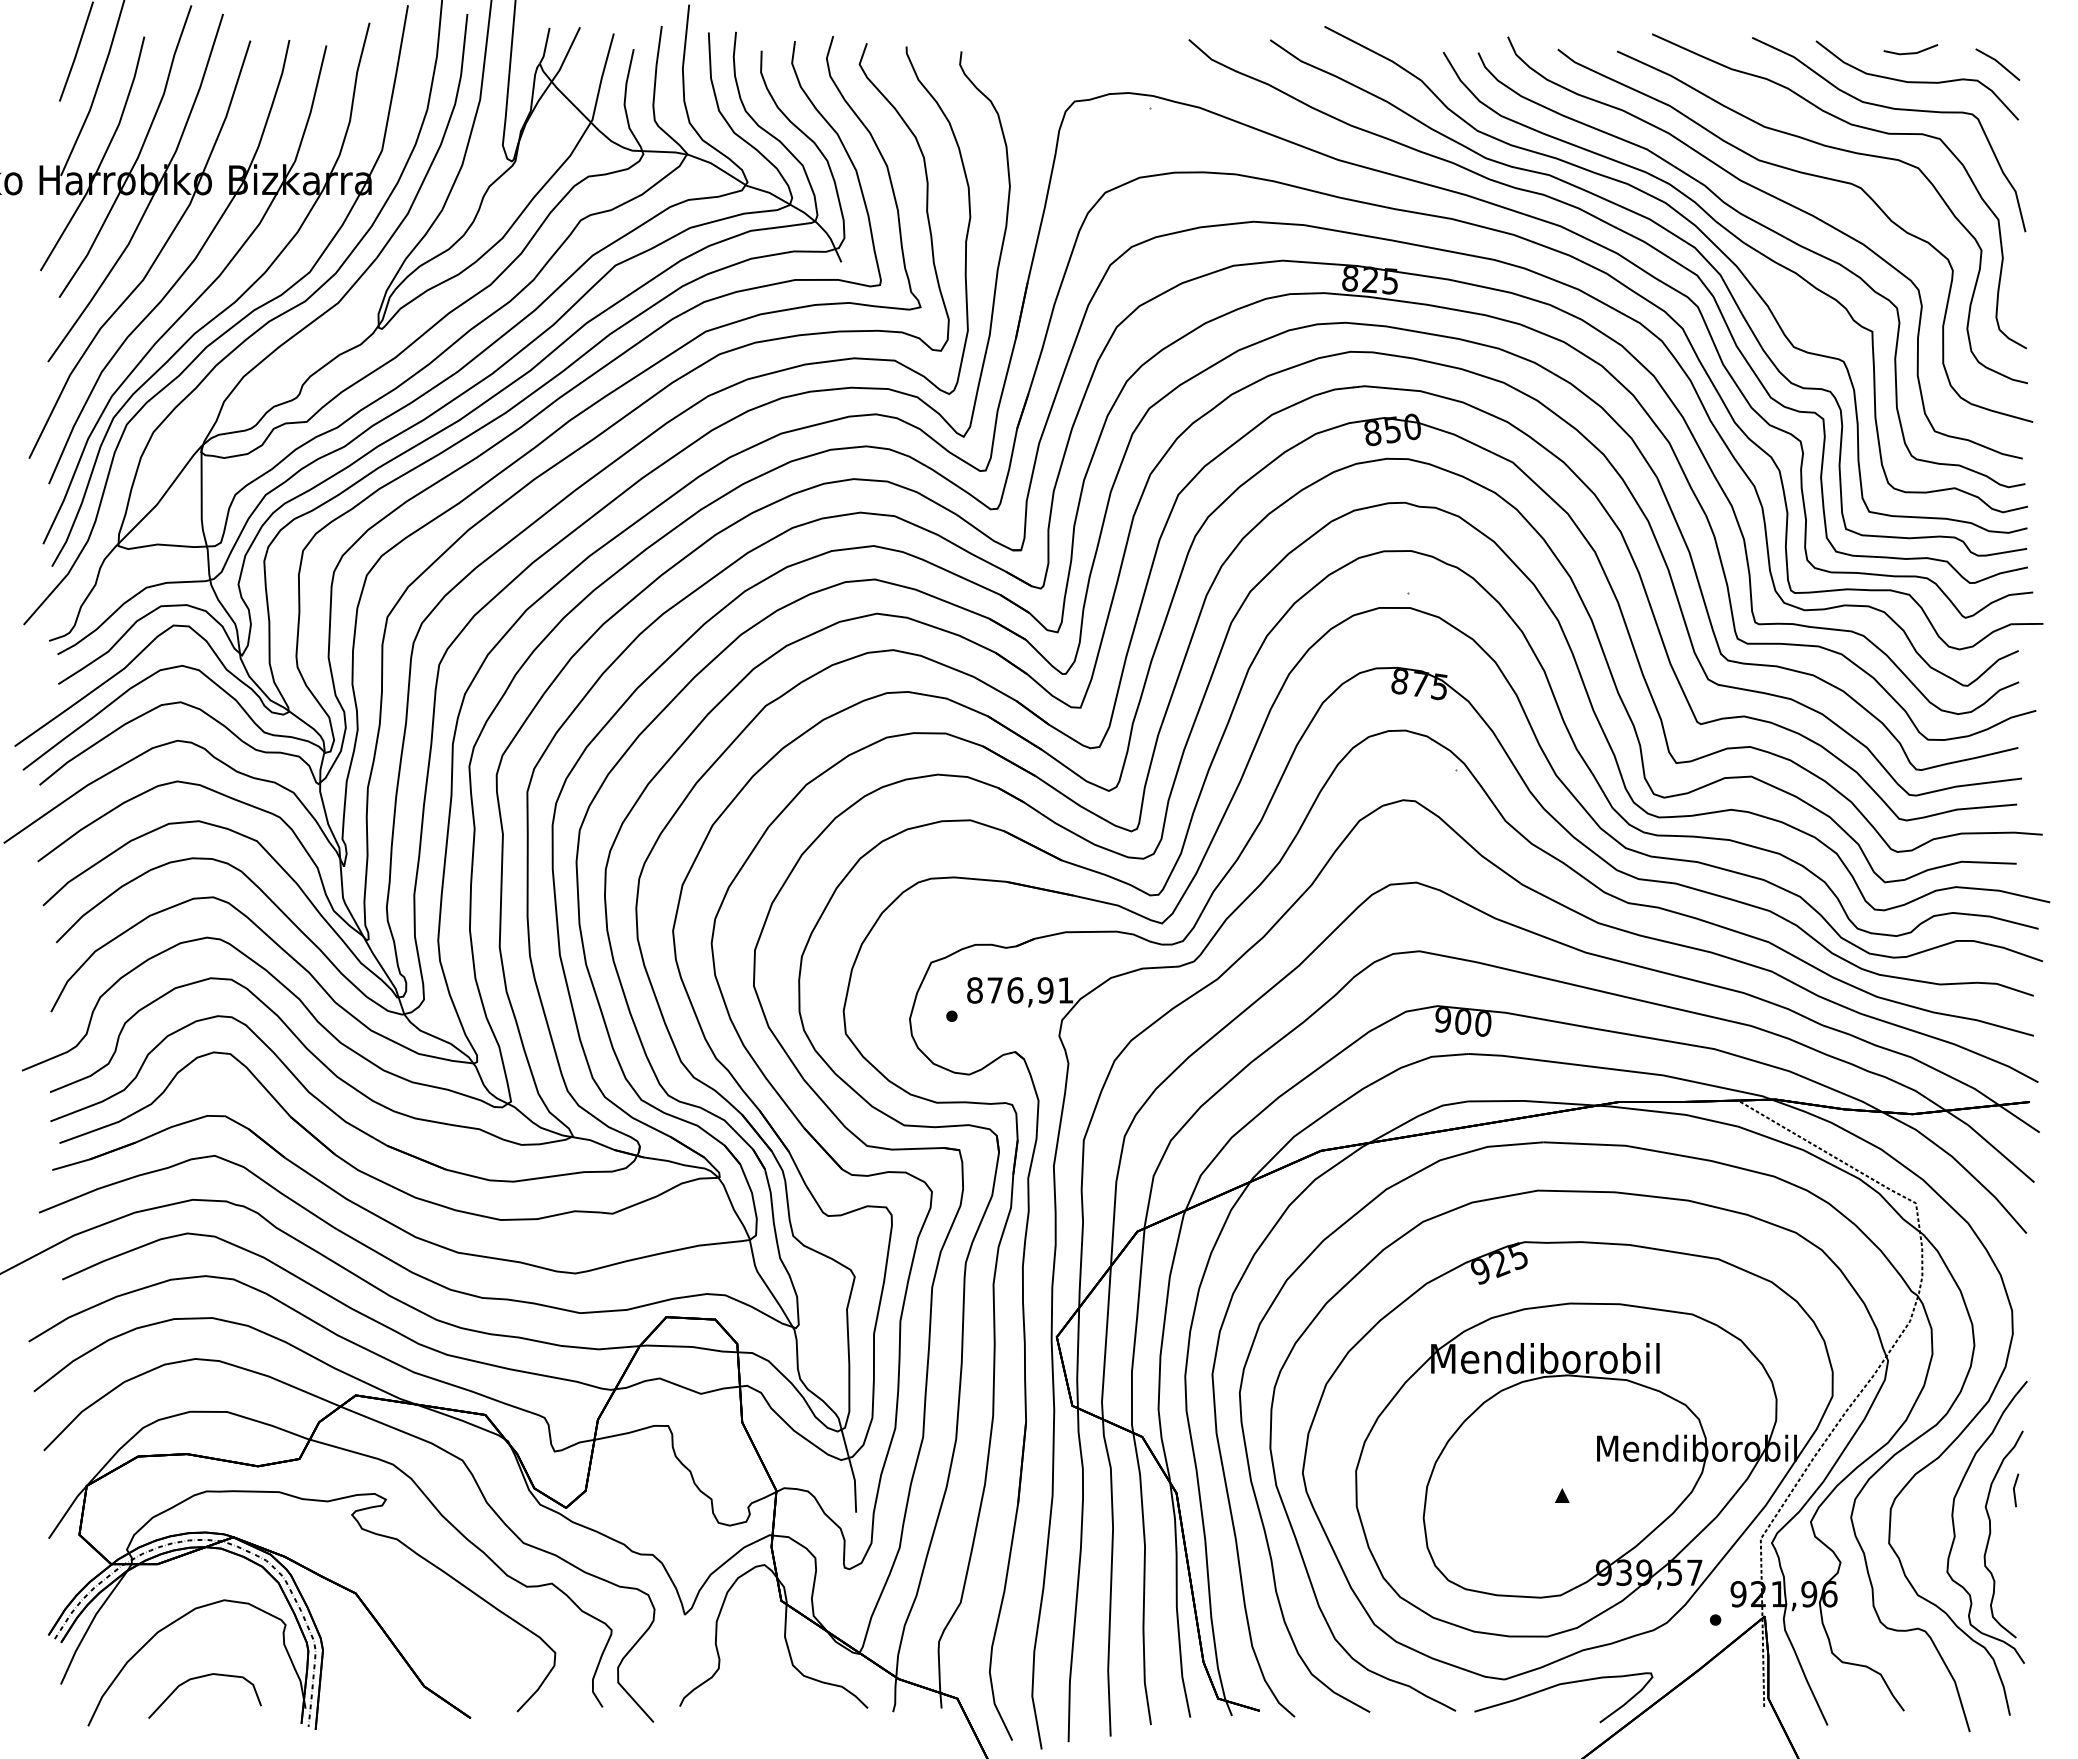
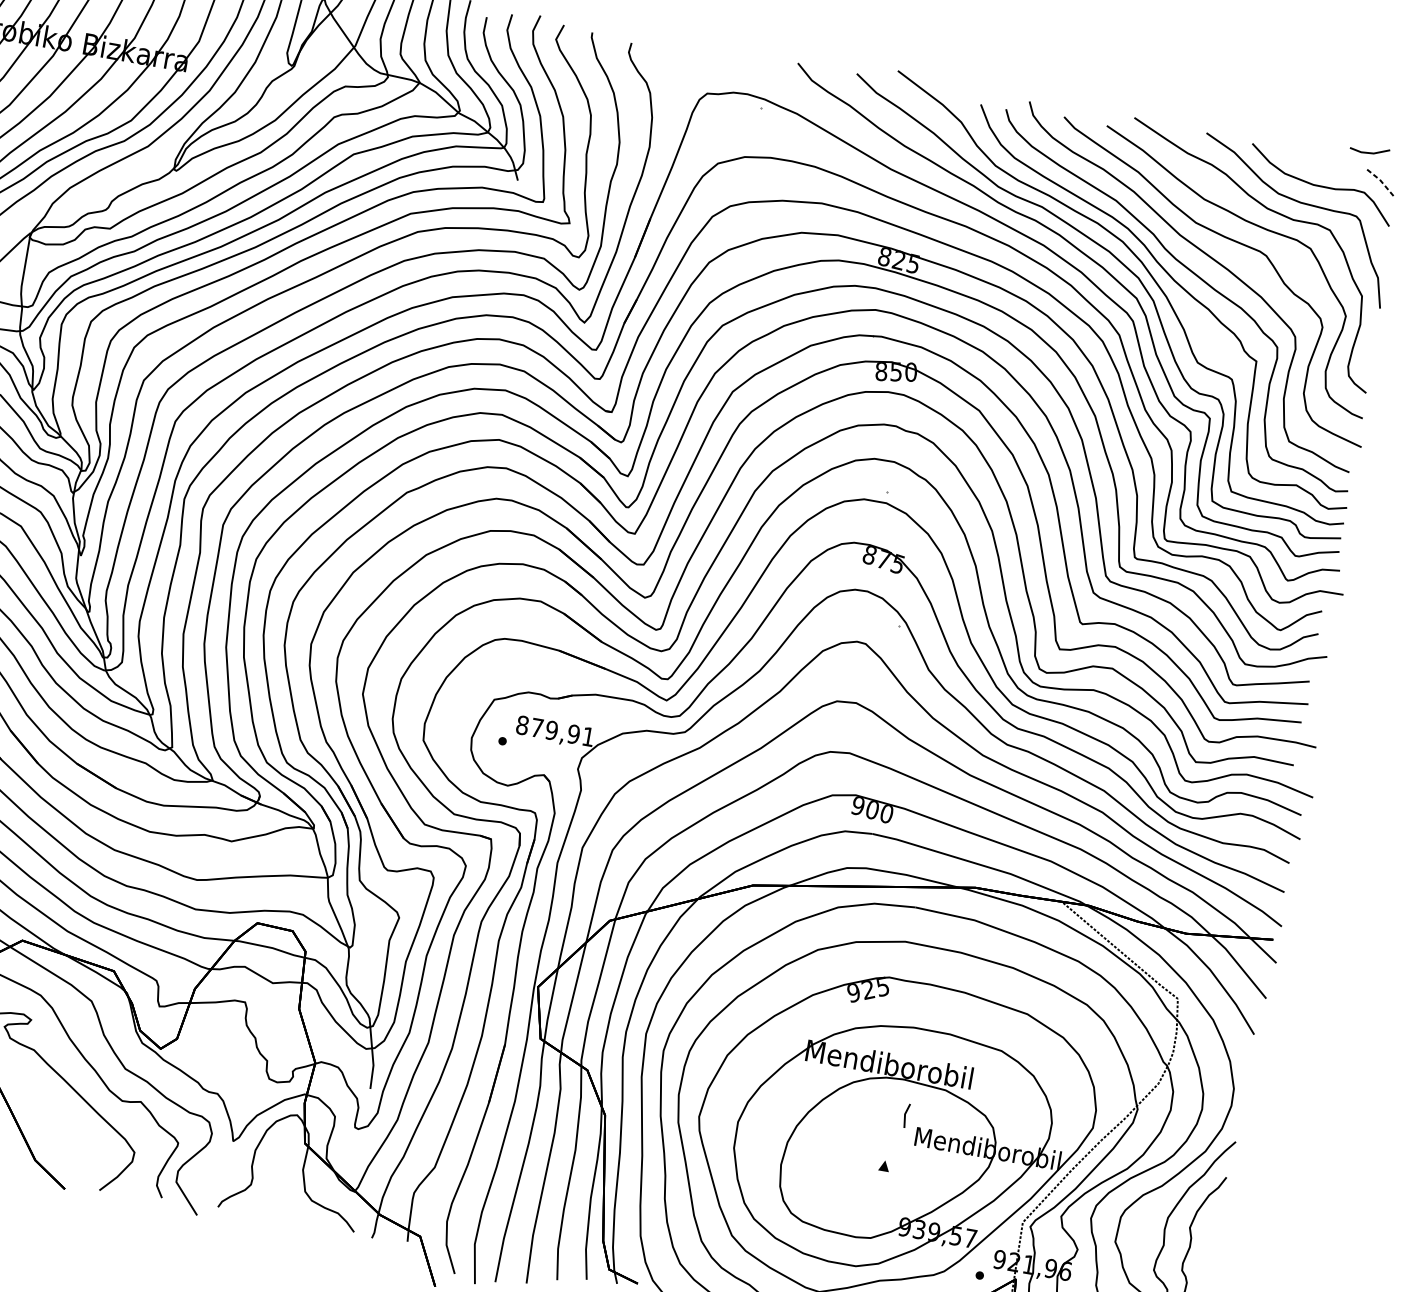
line: (1910, 52) -> (1369, 152), moved
line: (1999, 63) -> (1382, 183), solid -> dashed
text: (1015, 990) -> (551, 730), 876,91 -> 879,91
line: (2015, 1491) -> (905, 1116), moved

